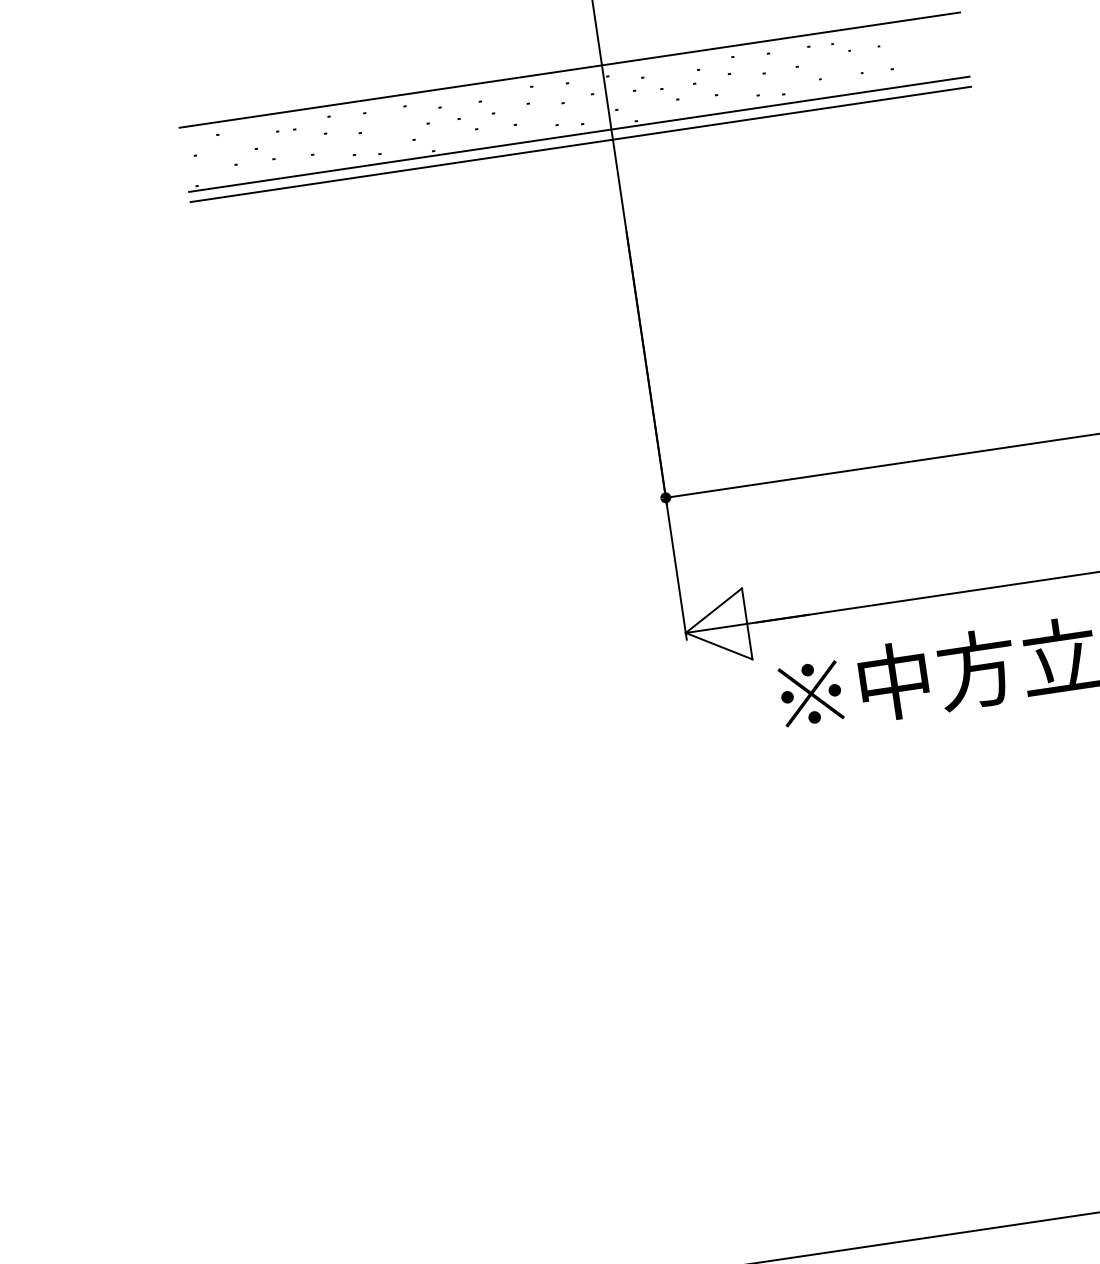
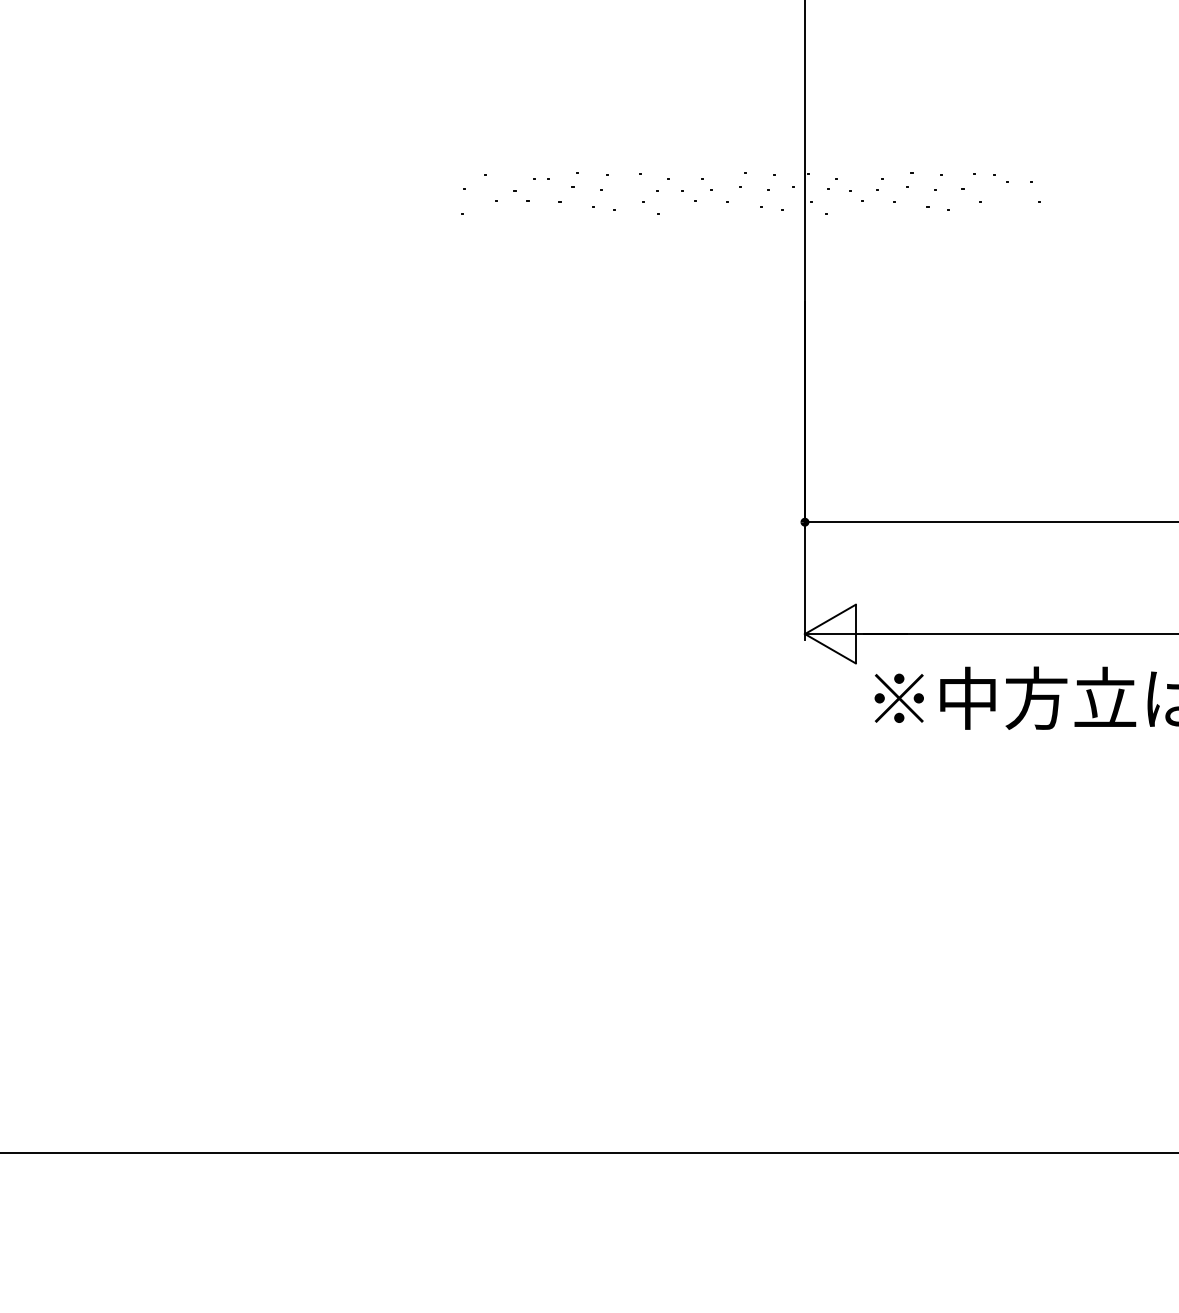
line: (570, 70) -> (778, 164), removed
line: (579, 134) -> (778, 217), removed
line: (580, 144) -> (778, 225), removed

